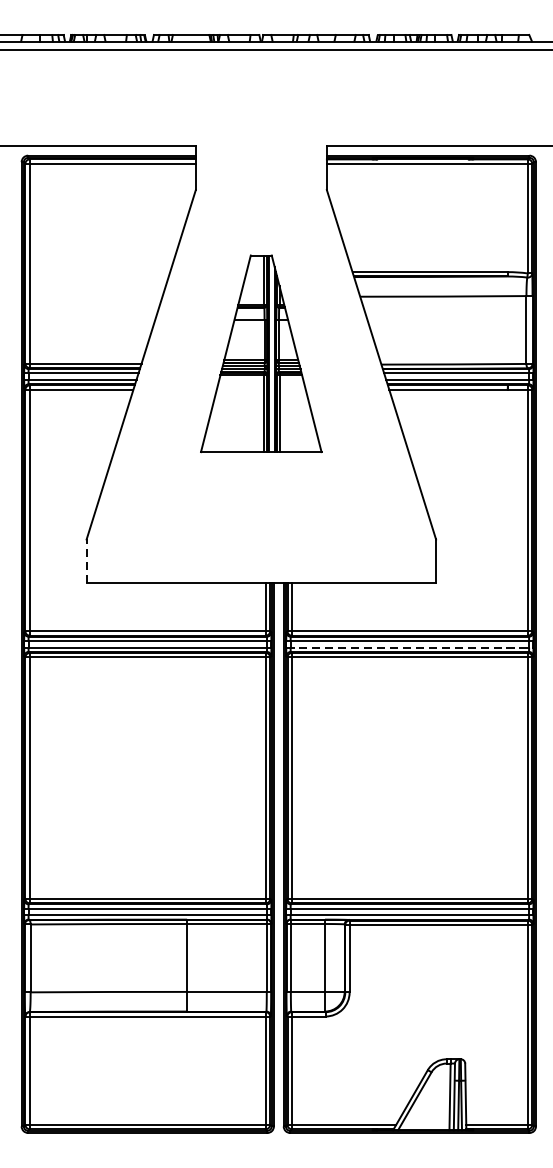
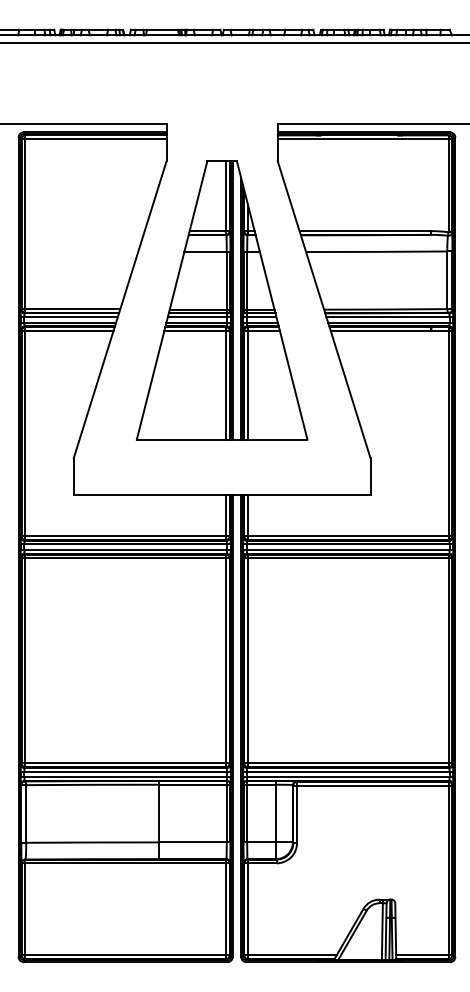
part: (260, 353) -> (221, 300), size x1.67
line: (86, 561) -> (73, 476), dashed -> solid
line: (410, 646) -> (348, 549), dashed -> solid

